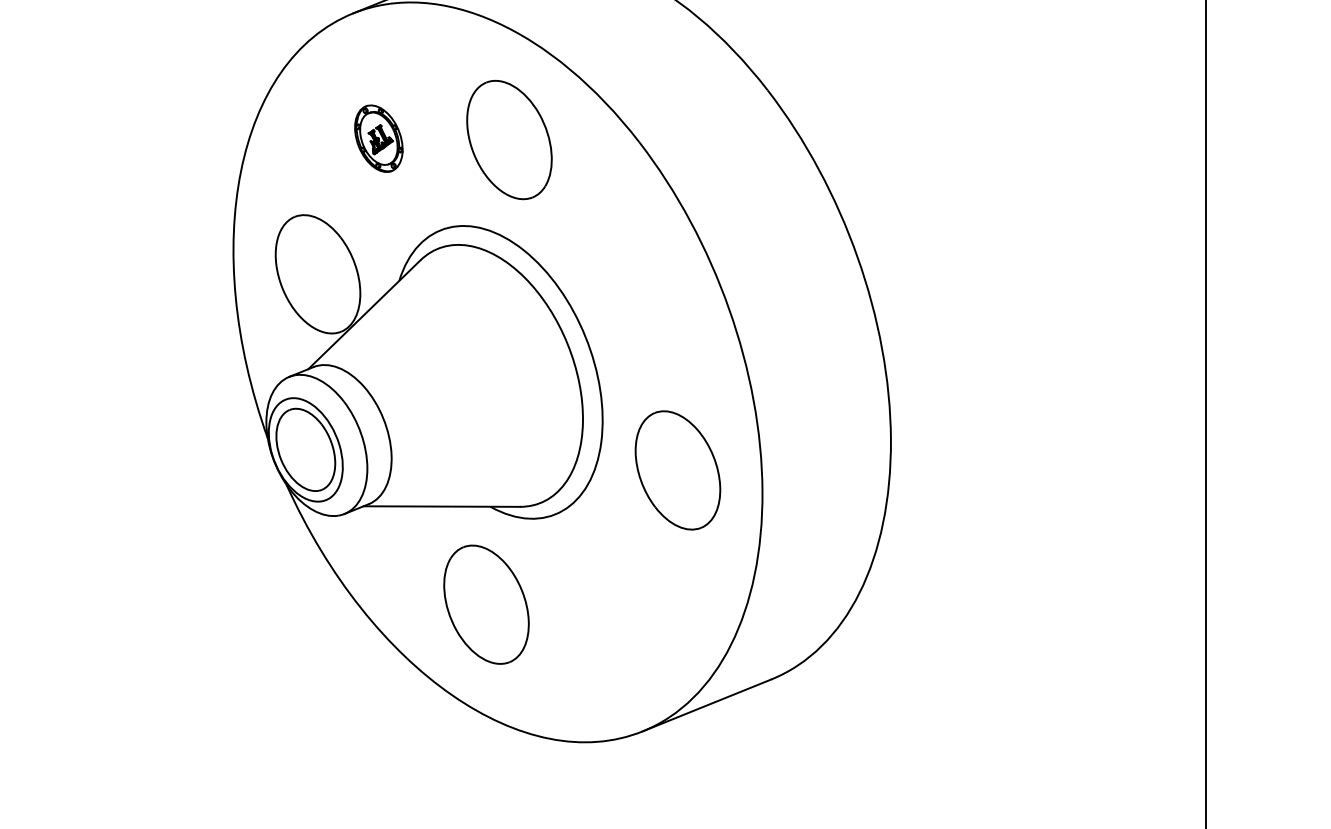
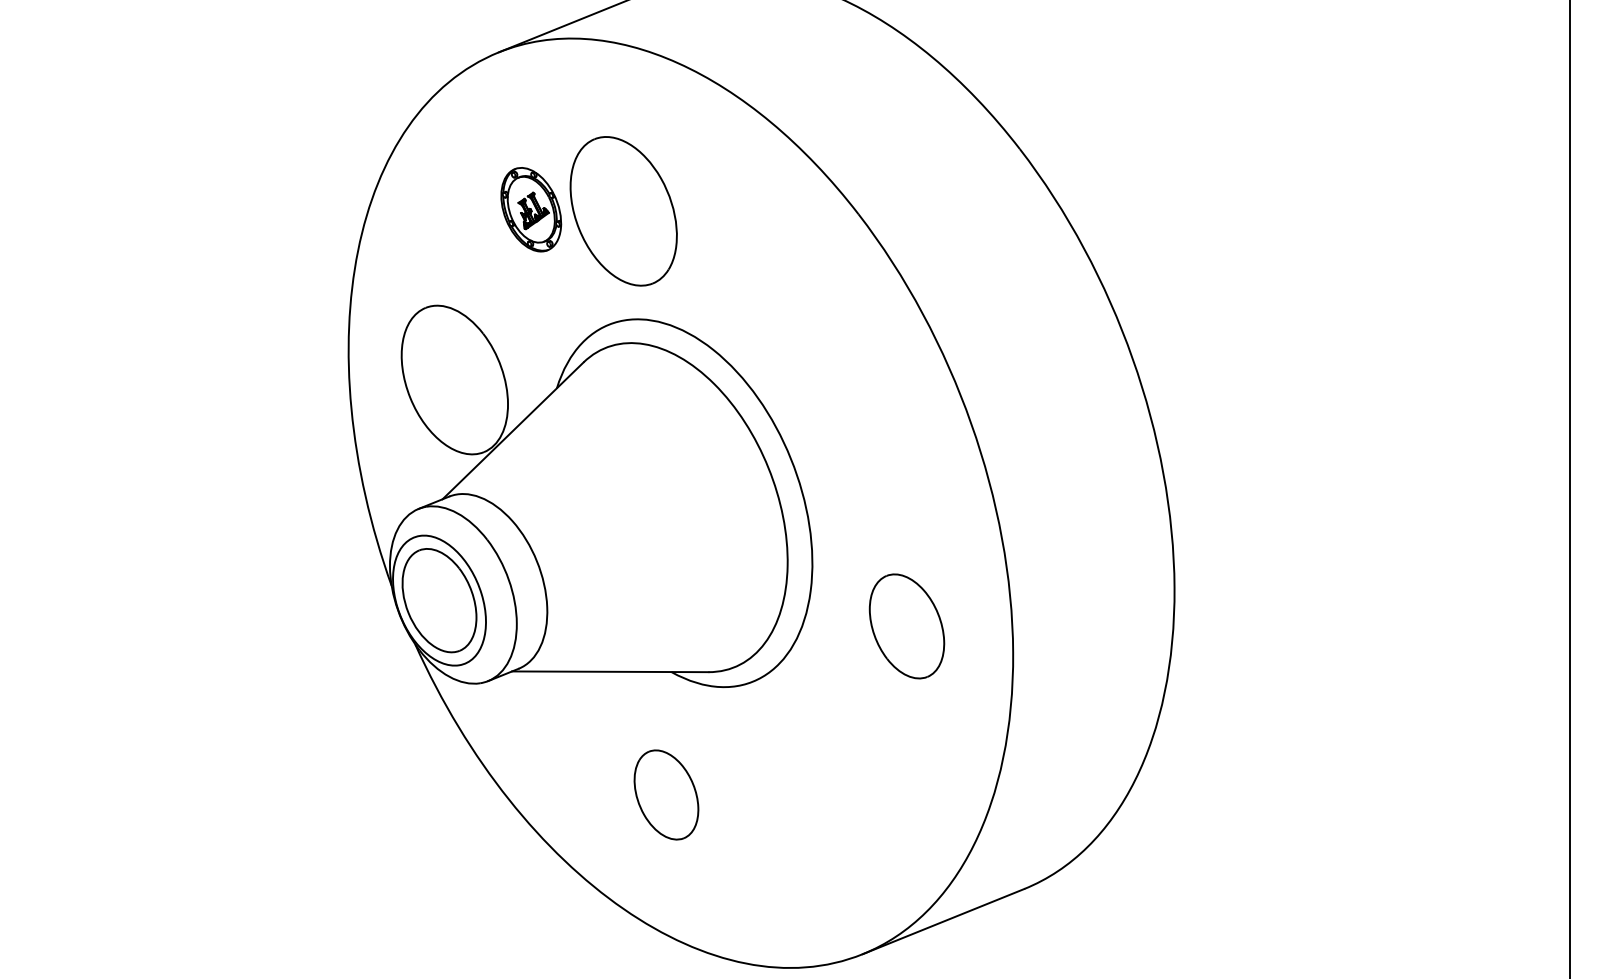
part: (509, 140) -> (623, 211), moved
part: (677, 470) -> (906, 626), size x0.7
part: (486, 604) -> (666, 794), size x0.6

